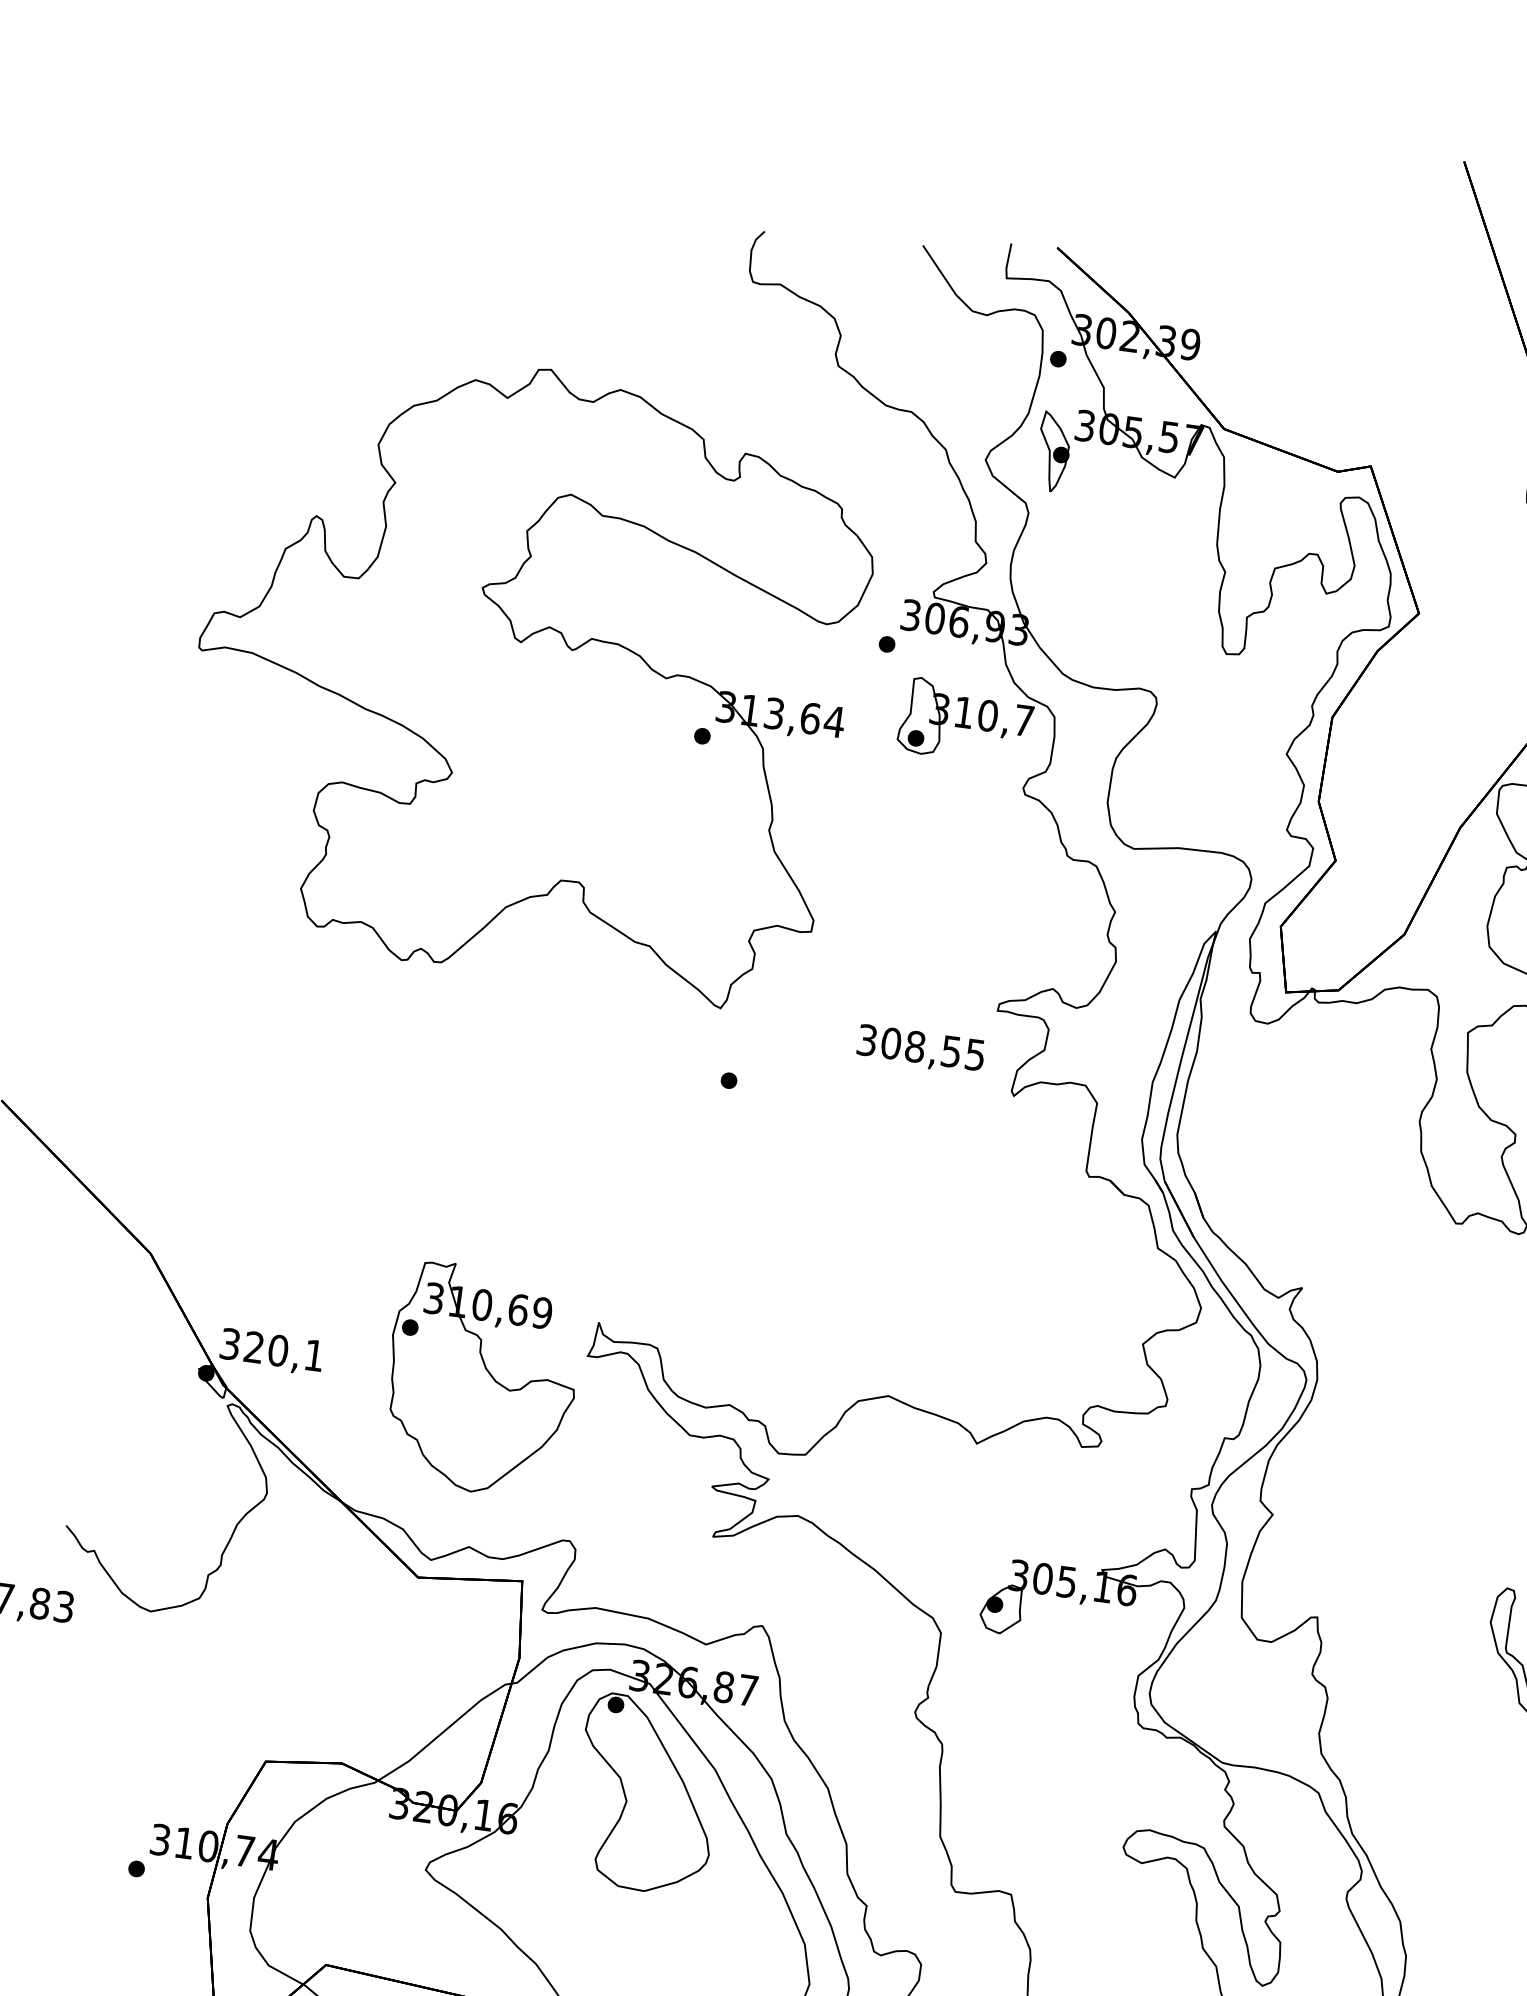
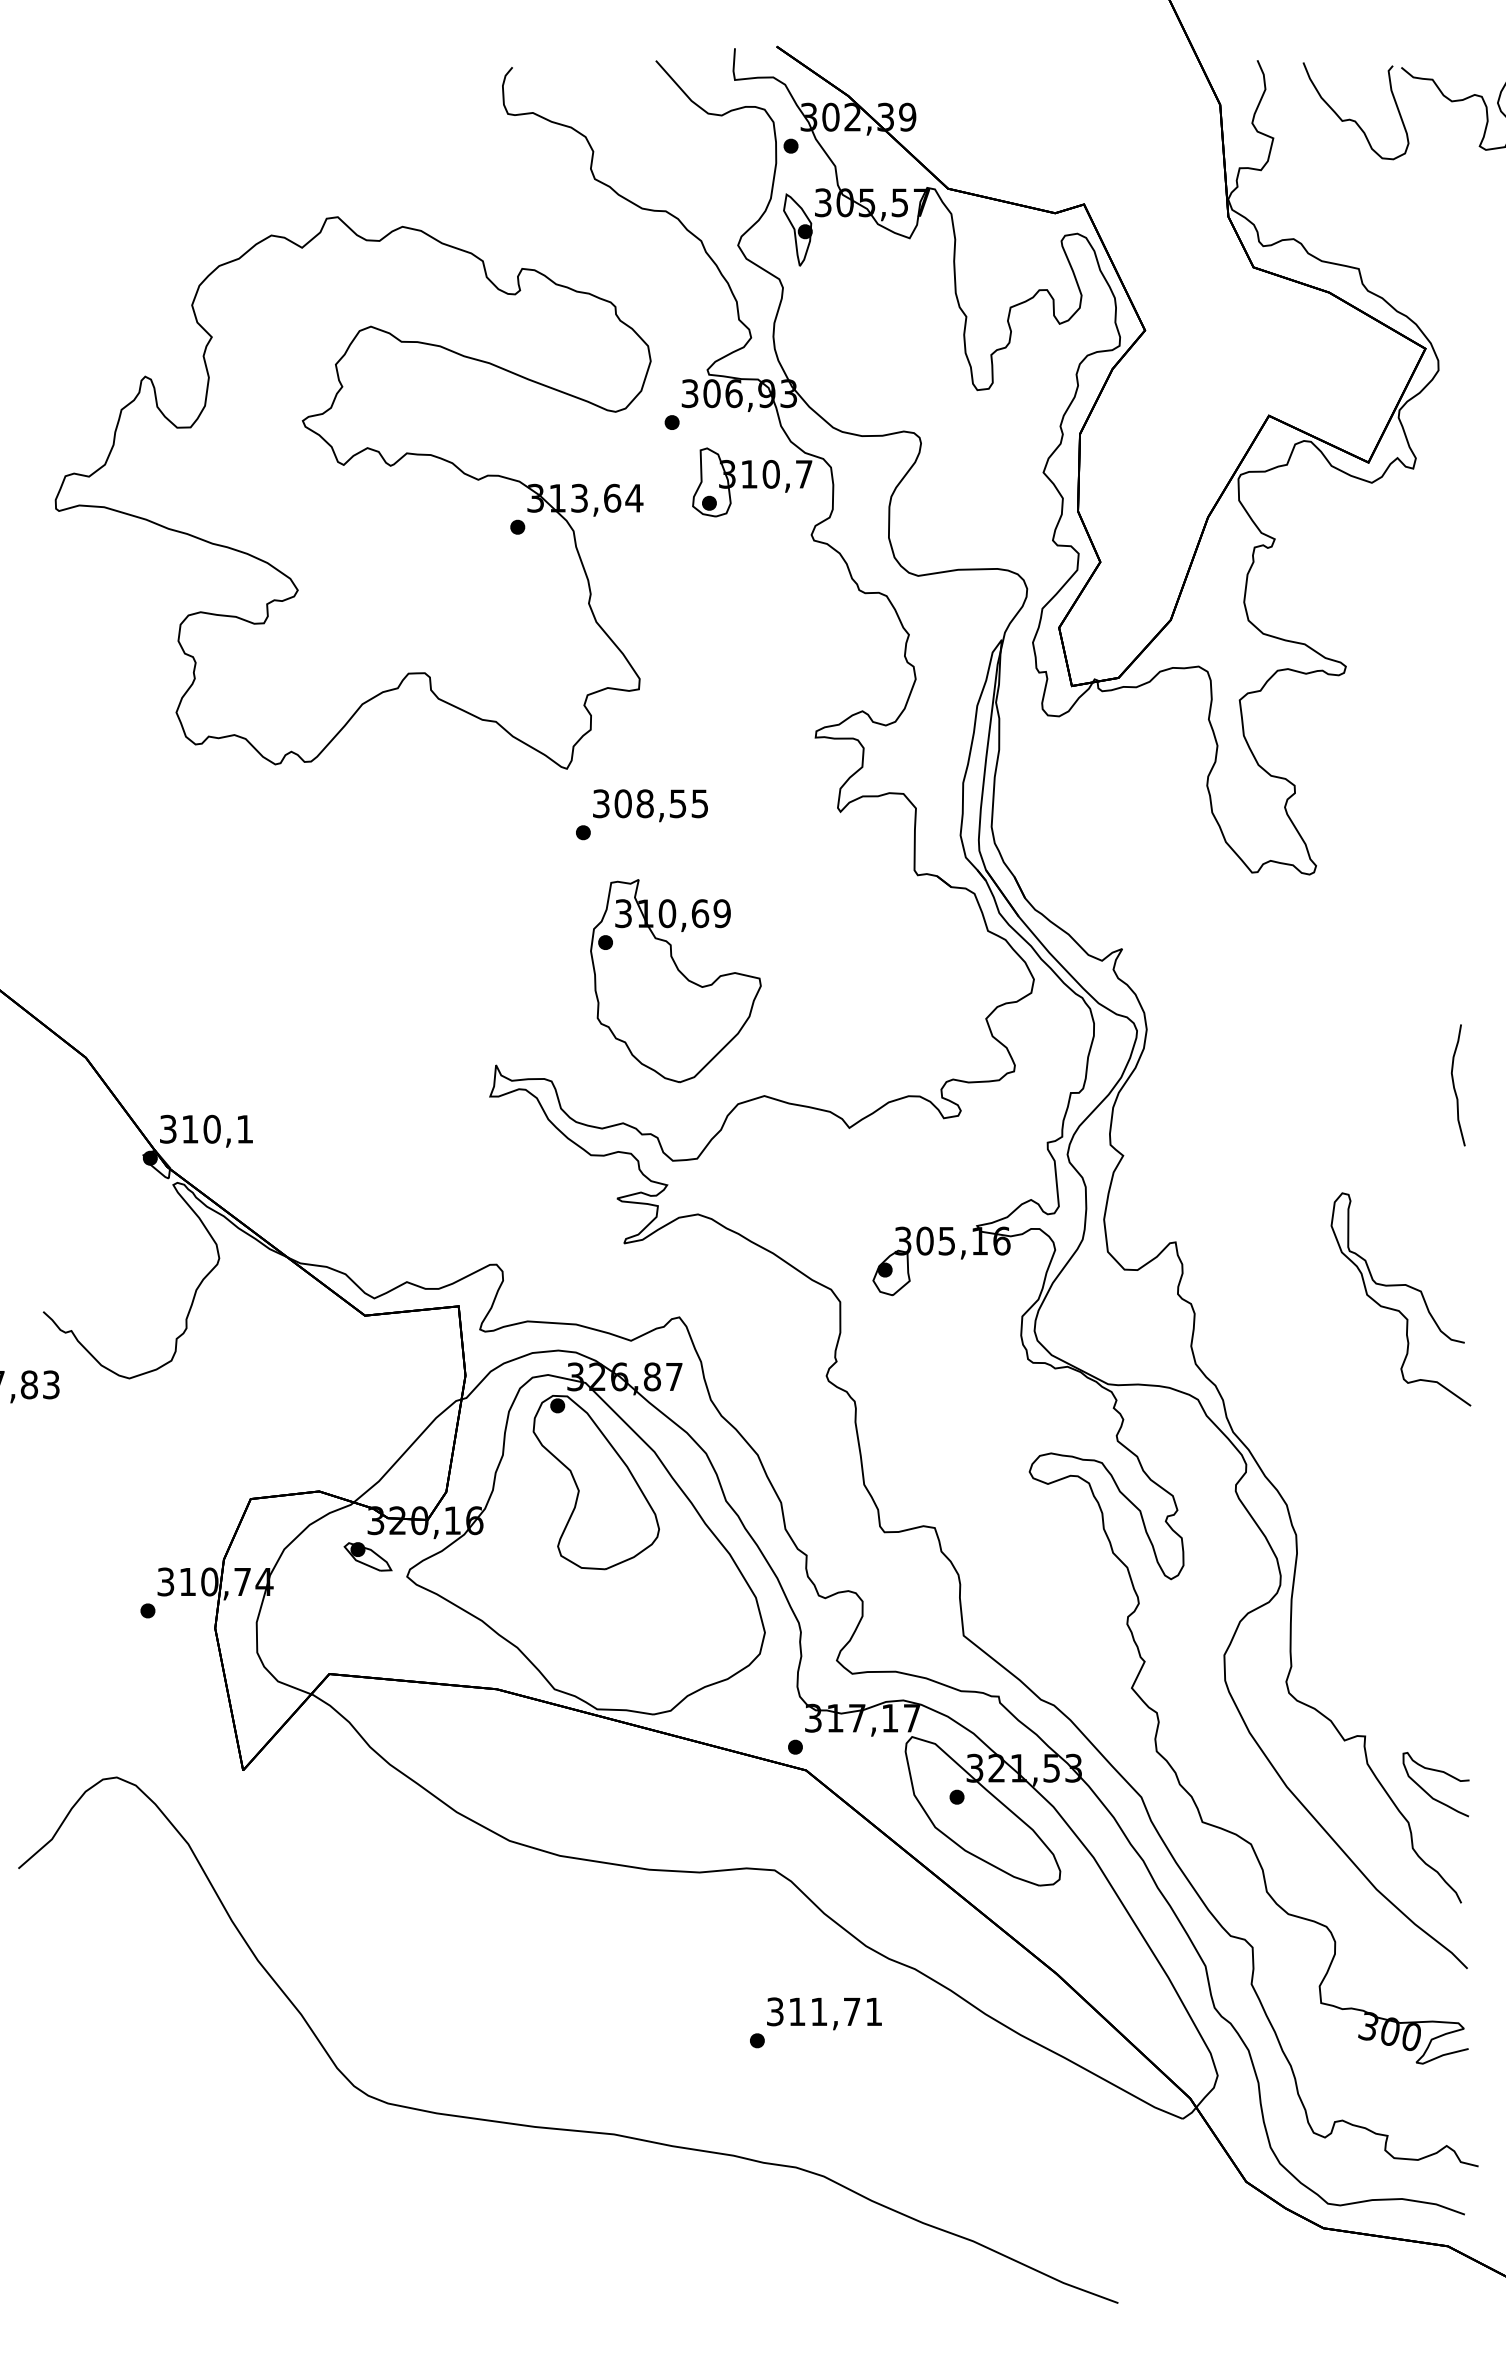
text: (920, 1049) -> (650, 805), moved
text: (253, 1346) -> (189, 1128), 320,1 -> 310,1
part: (481, 1380) -> (675, 981), moved
part: (385, 1841) -> (367, 1556), added

